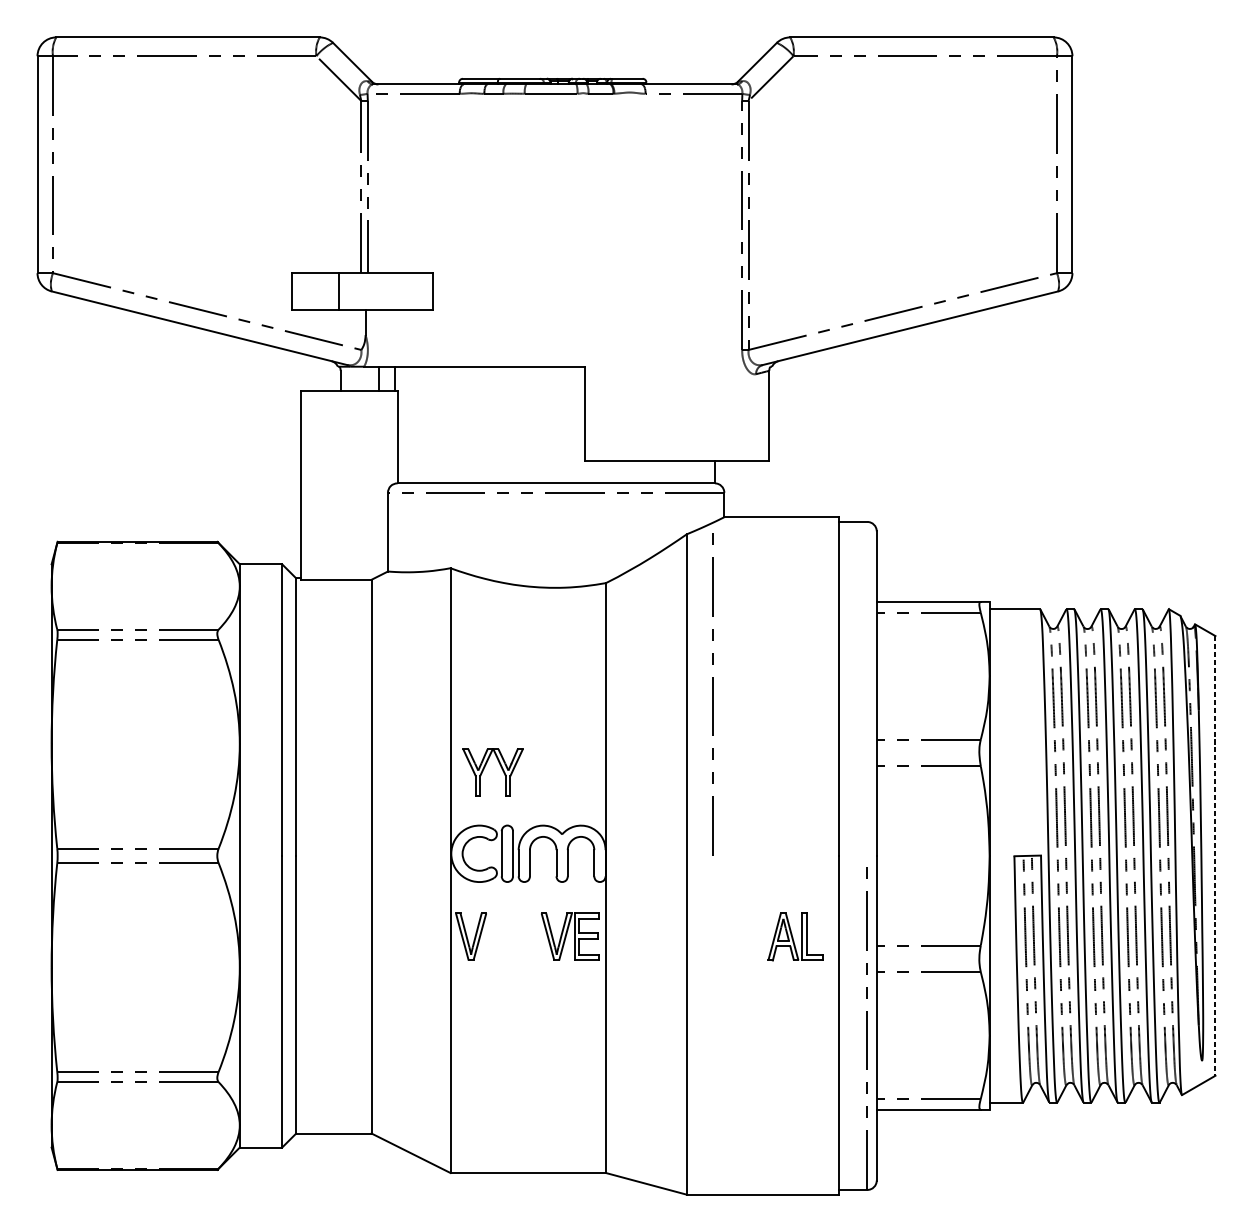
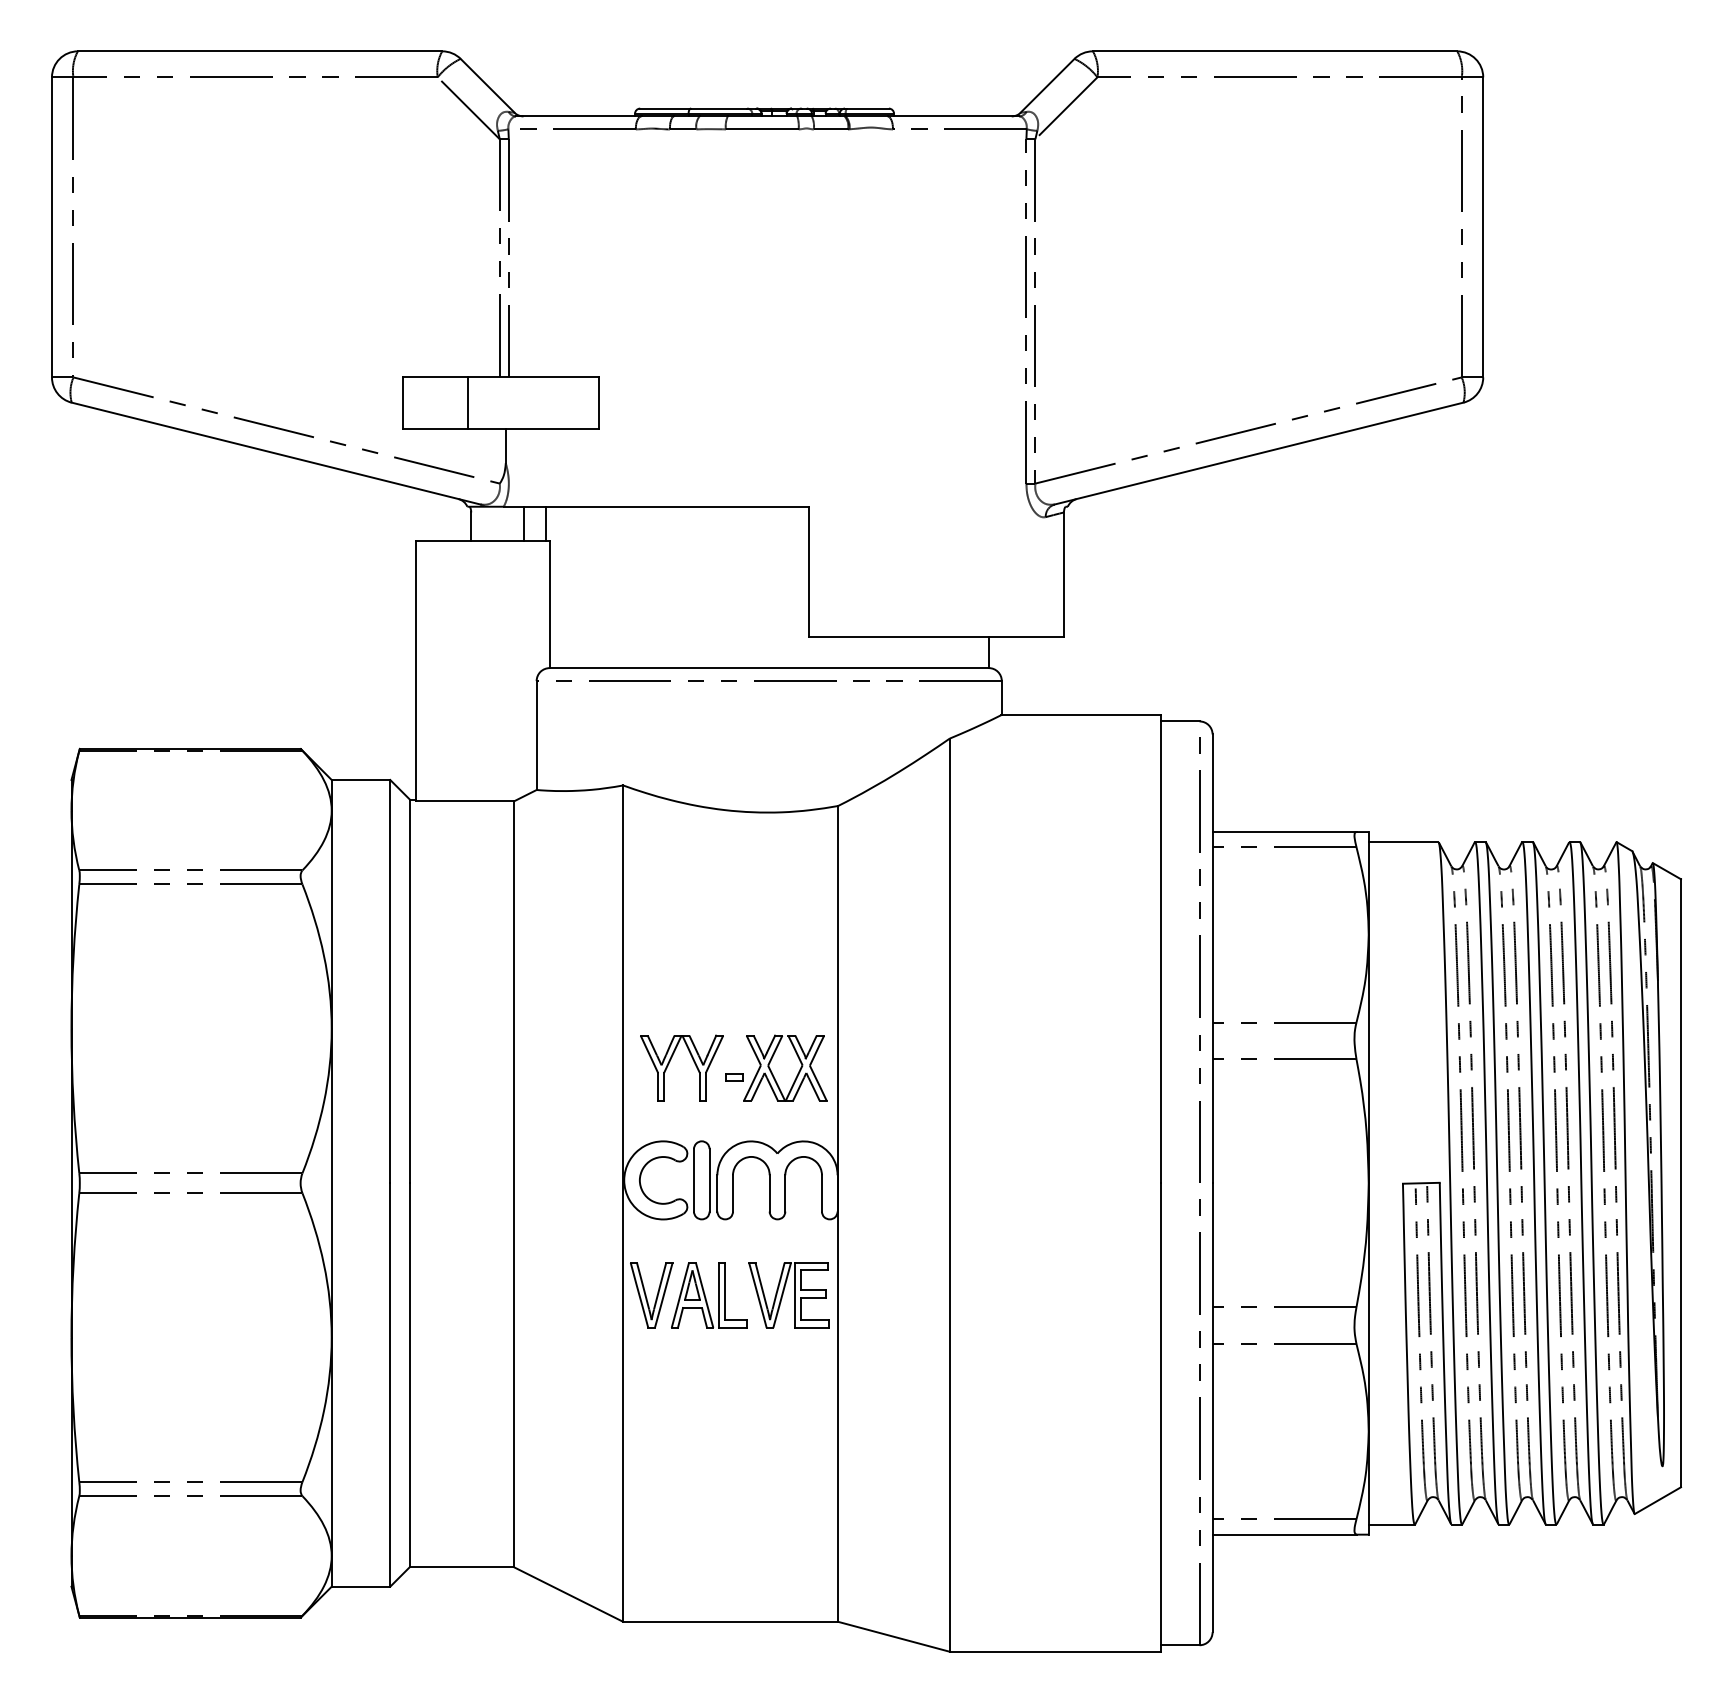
line: (713, 694) -> (1199, 959), moved
part: (561, 772) -> (776, 1067), added
line: (1215, 856) -> (1681, 1183), dashed -> solid
part: (795, 937) -> (709, 1295), moved

